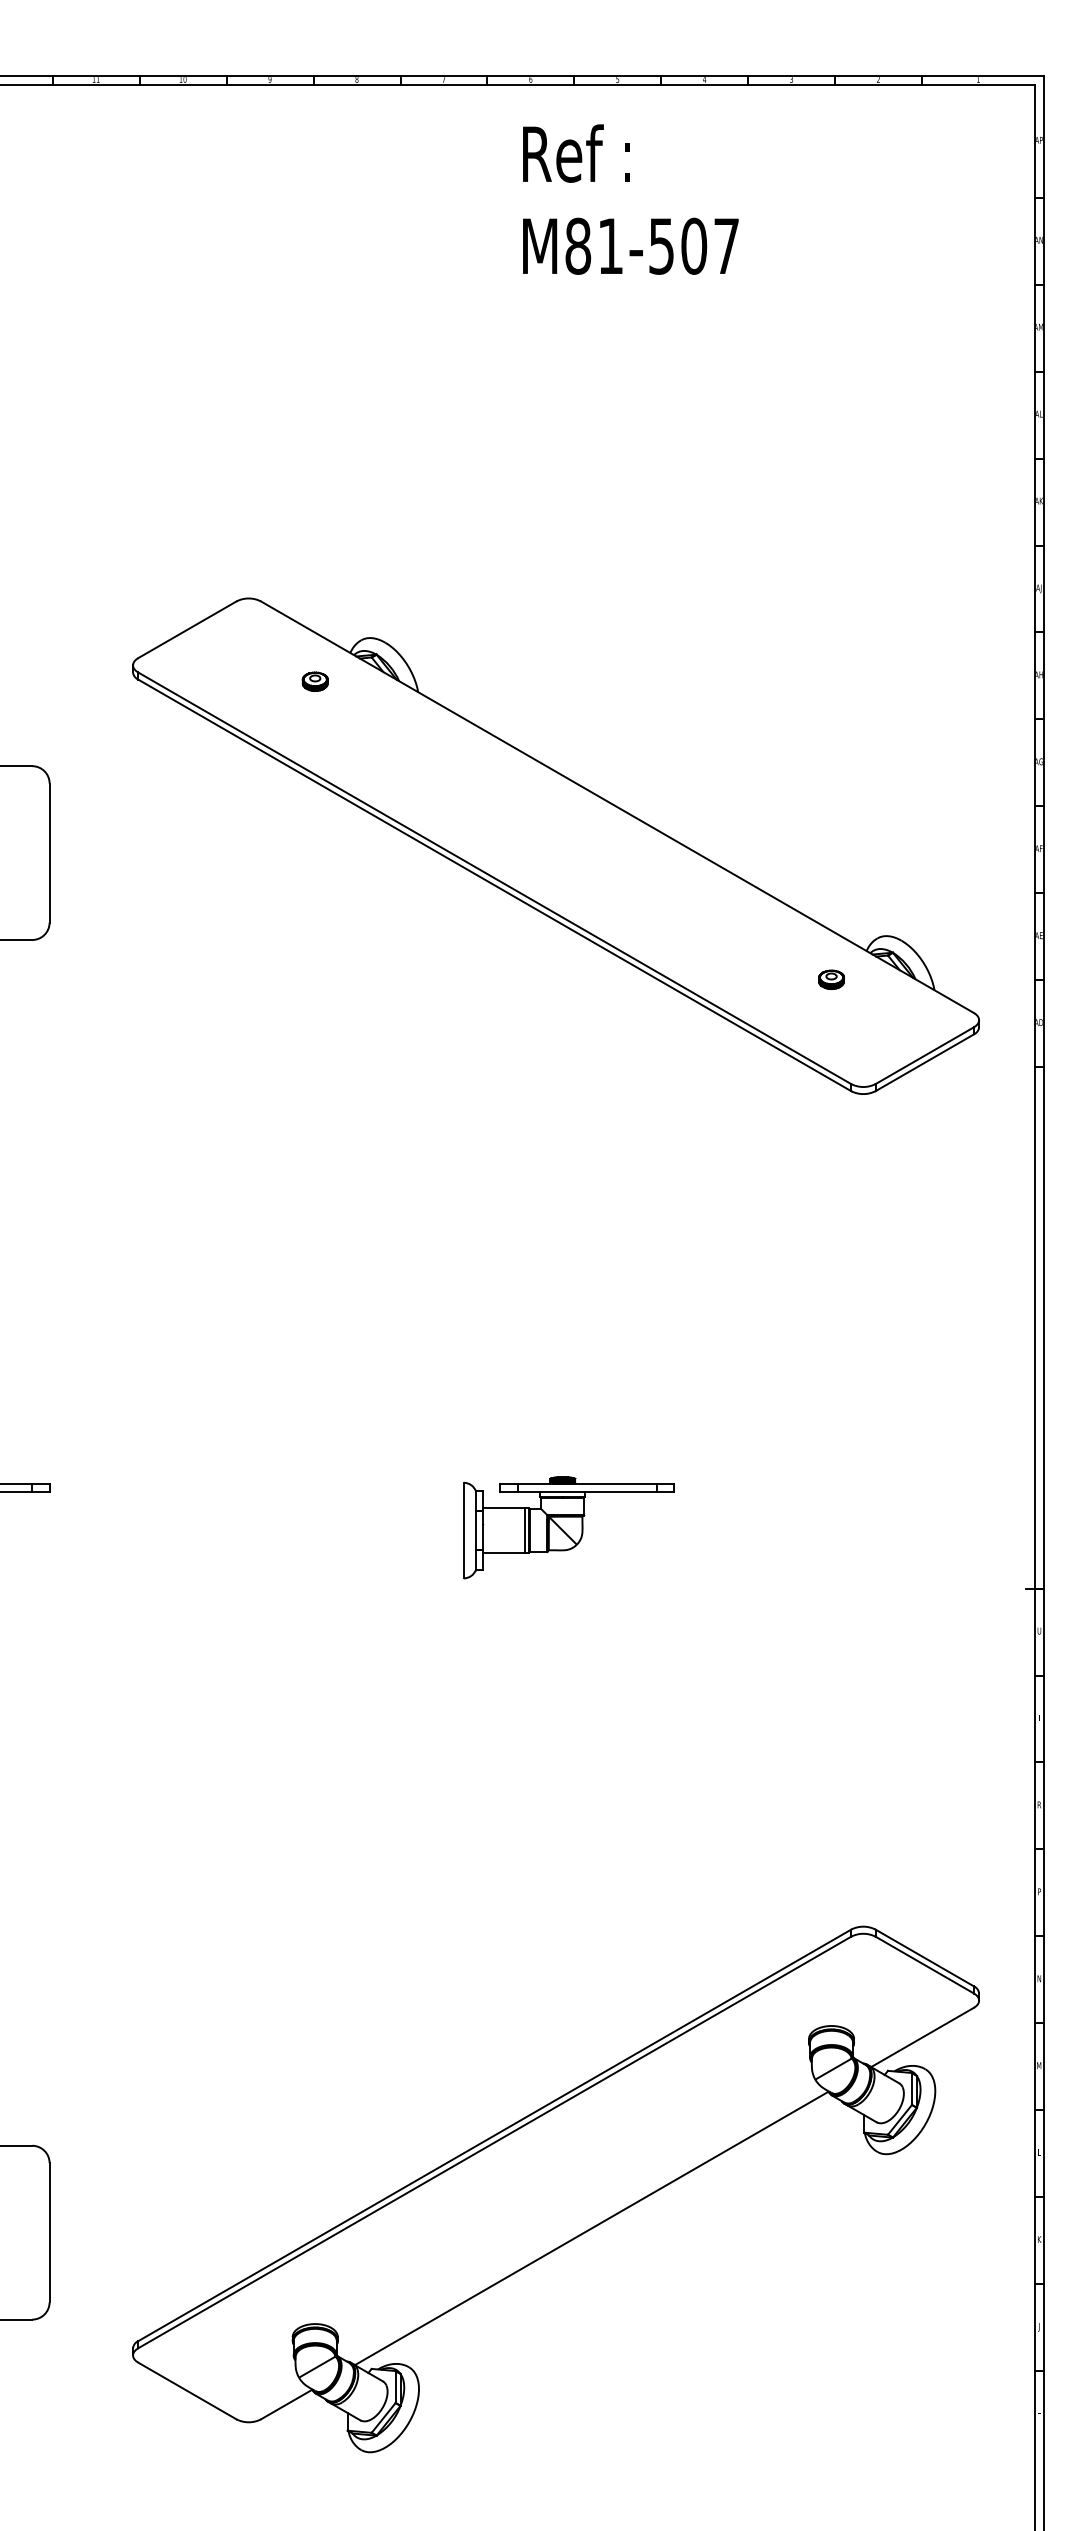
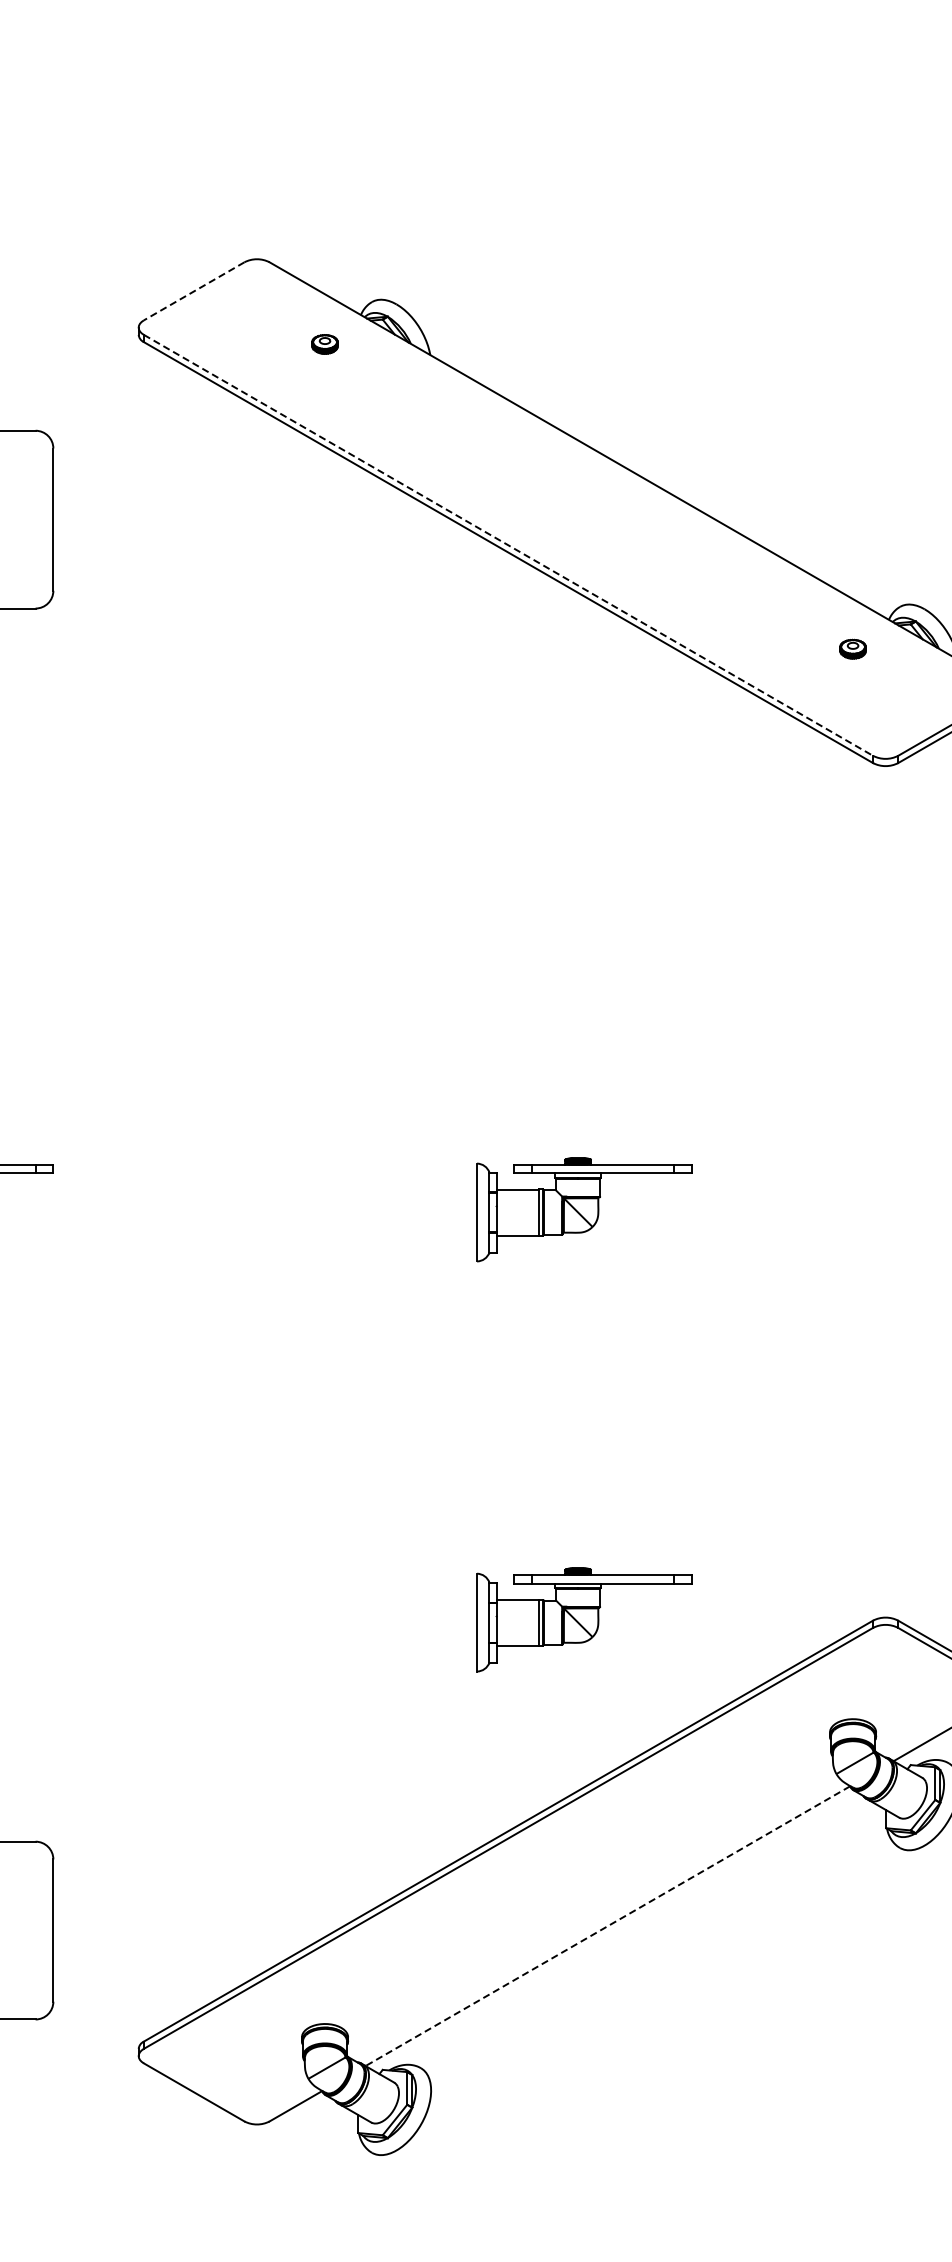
line: (187, 629) -> (194, 290), solid -> dashed
line: (494, 878) -> (508, 545), solid -> dashed
part: (568, 1928) -> (584, 1619), added
line: (591, 2228) -> (607, 1926), solid -> dashed

